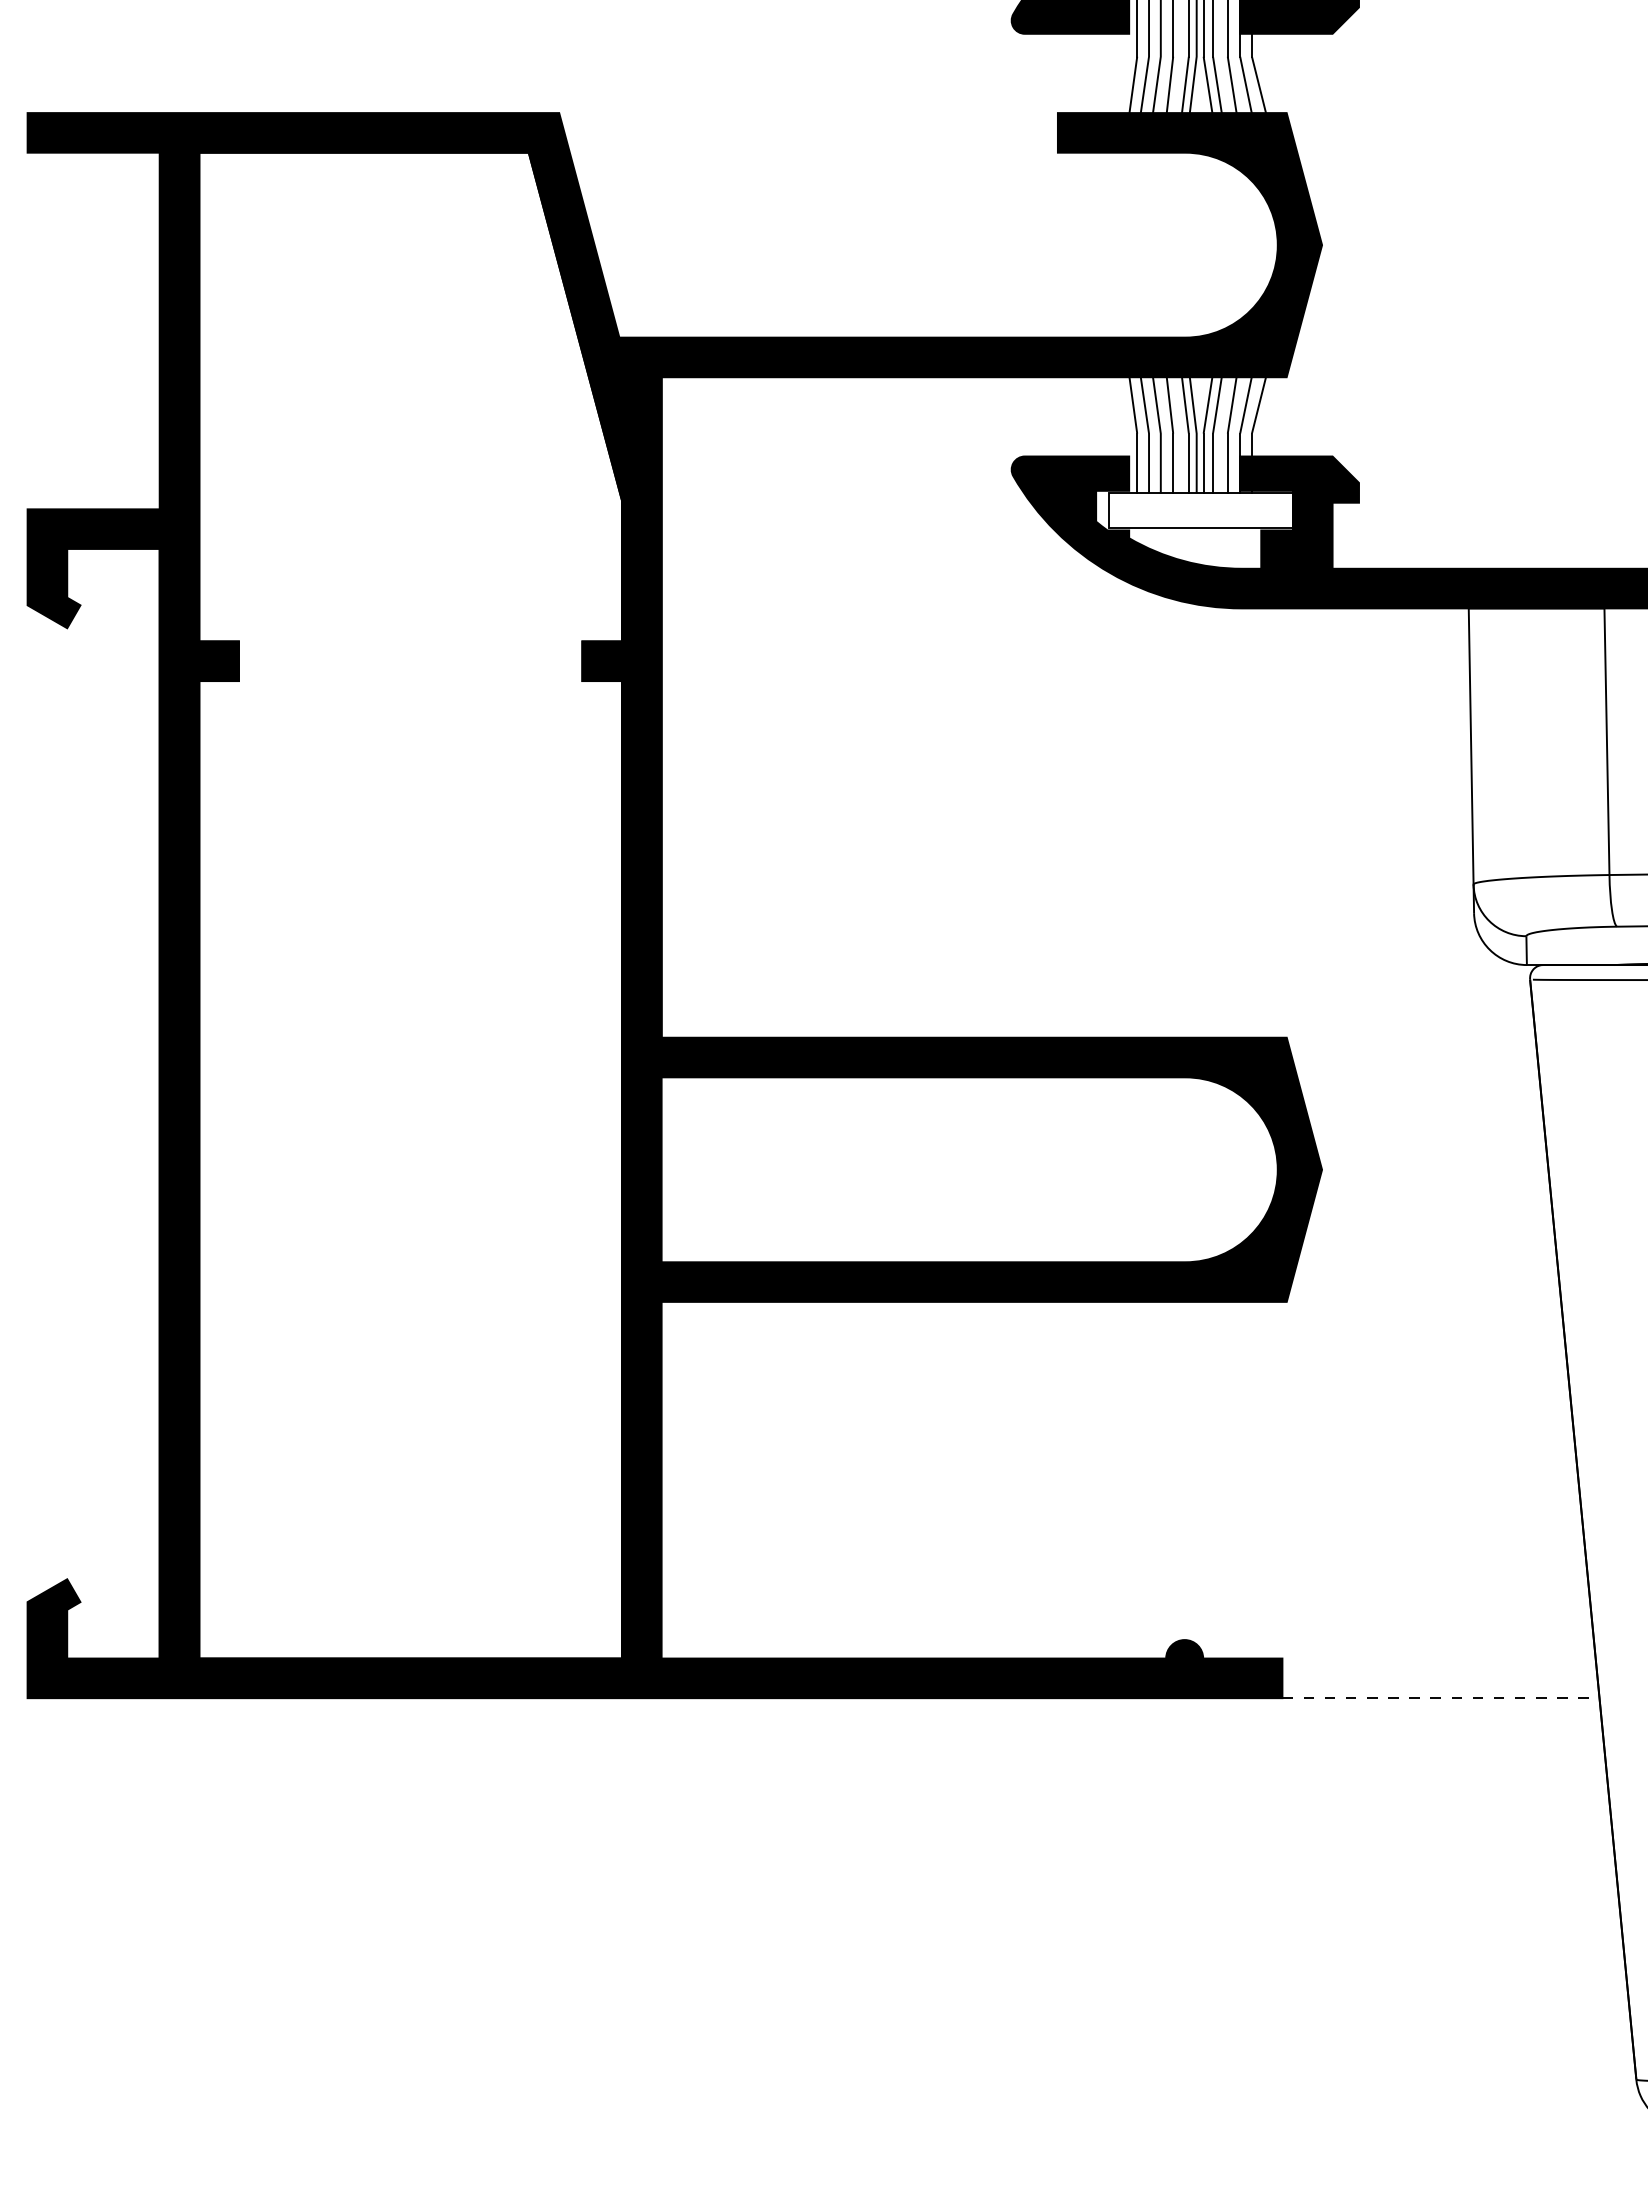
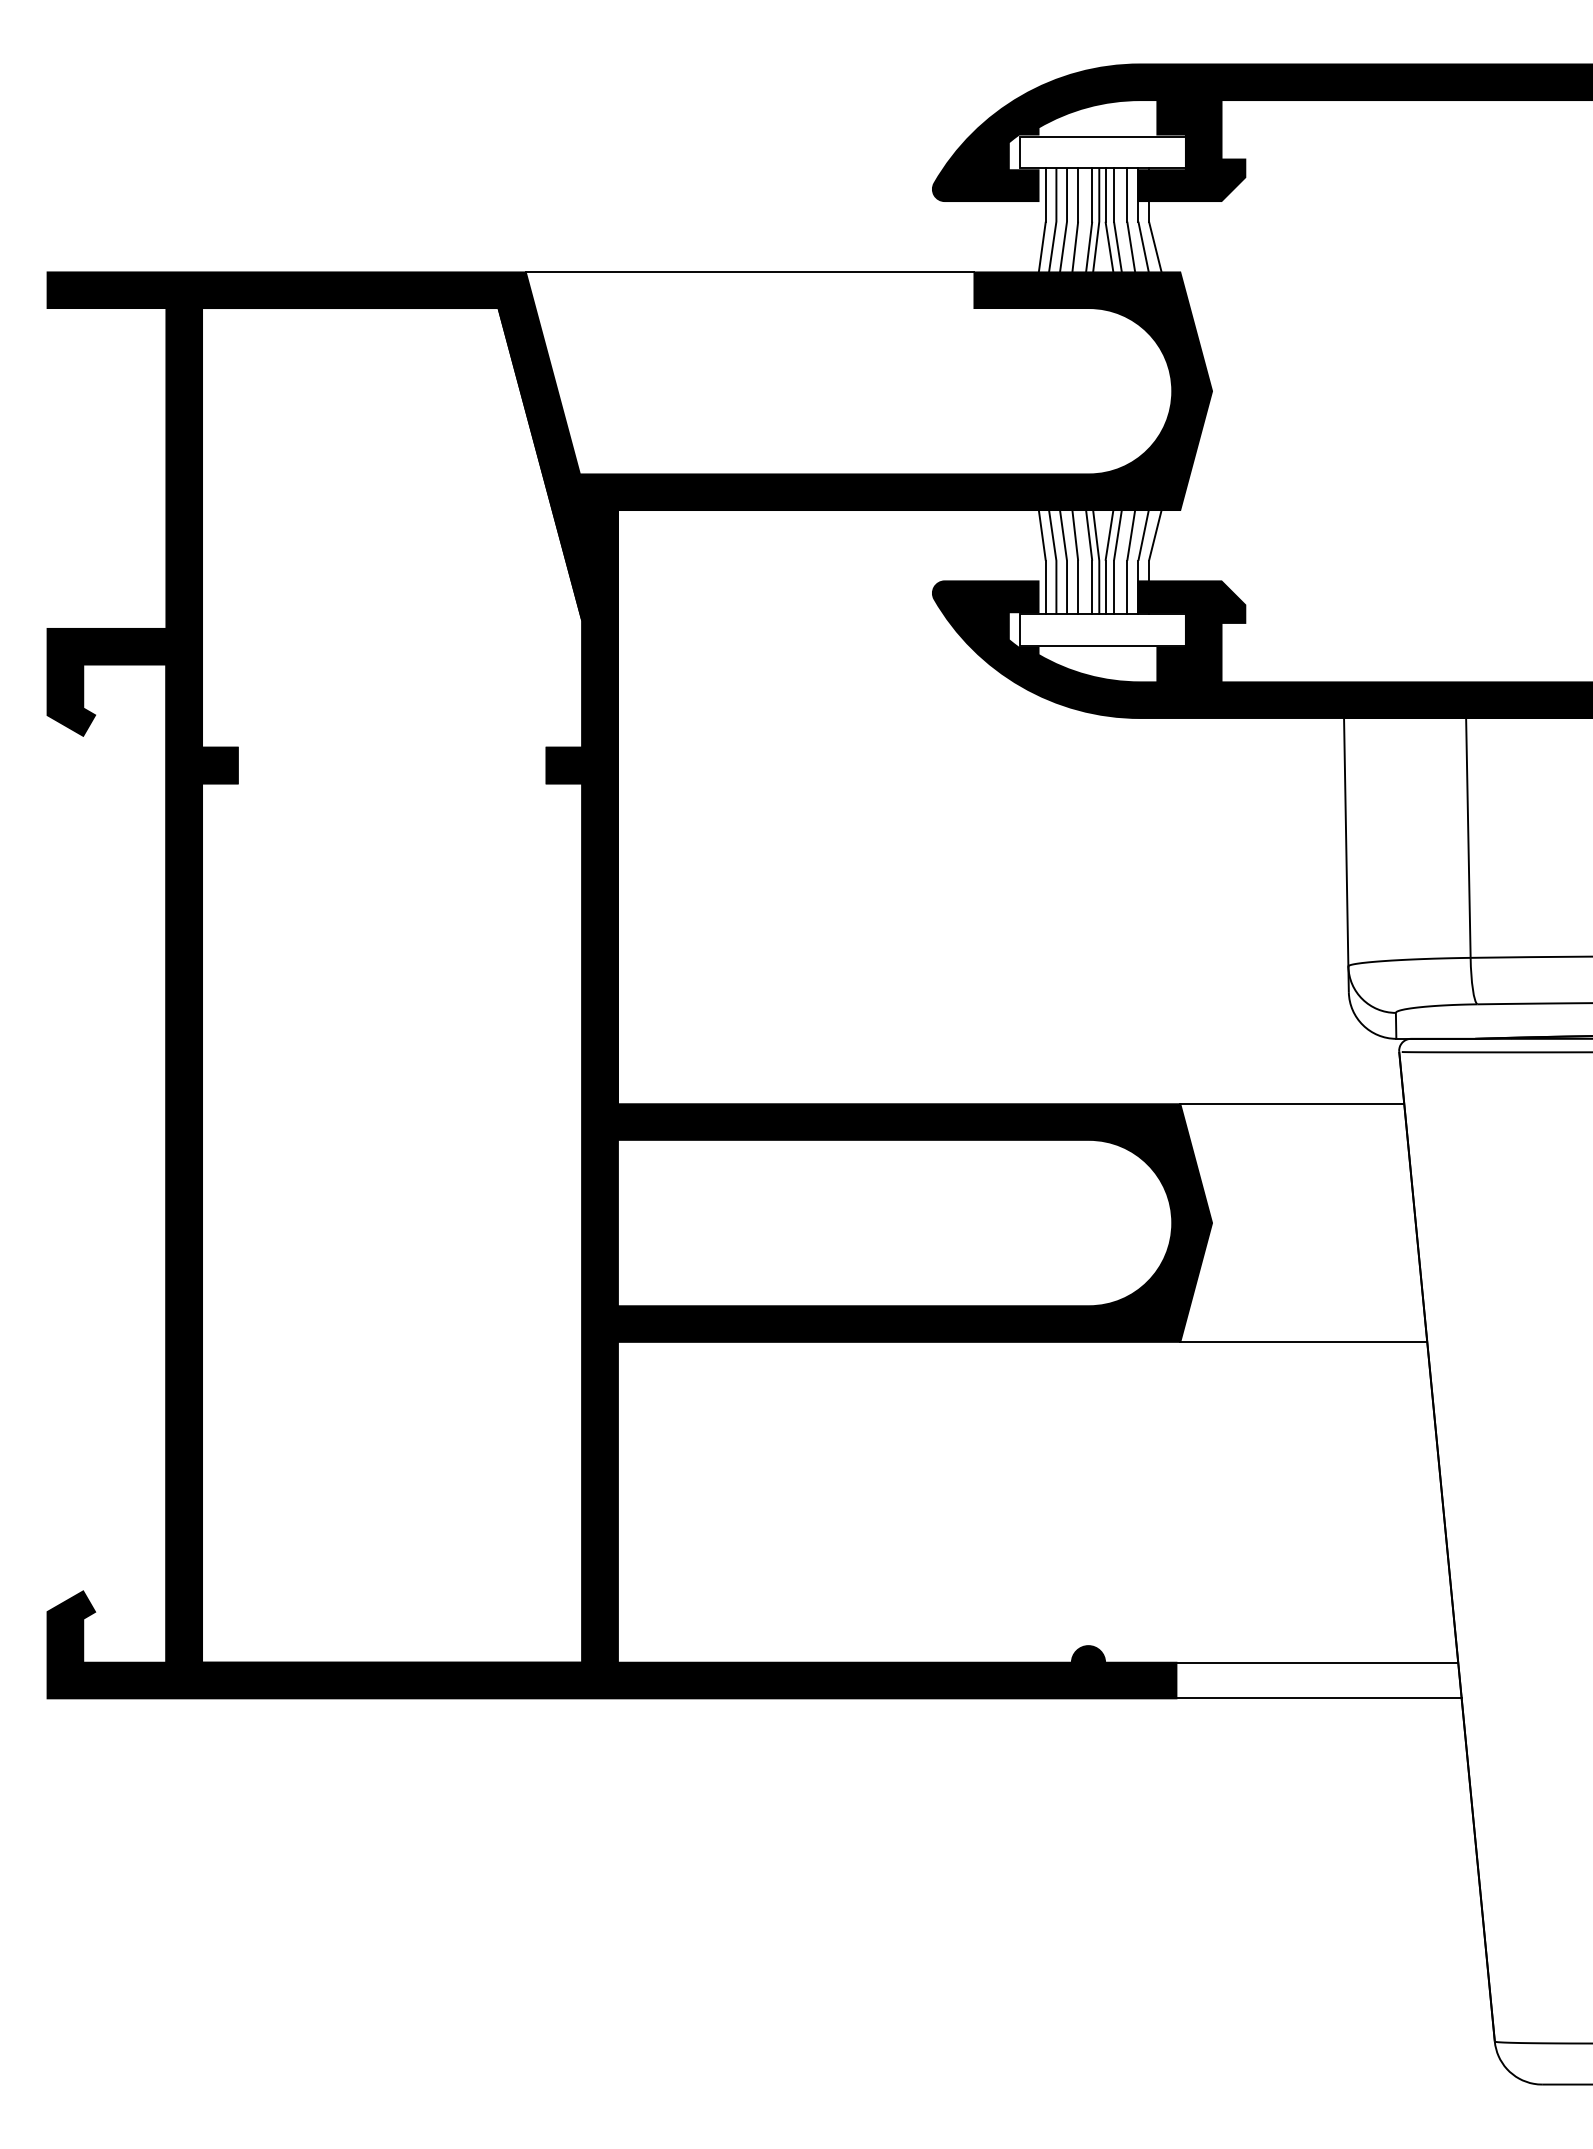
line: (807, 113) -> (749, 272), added
line: (1411, 1038) -> (1292, 1104), added
line: (1423, 1301) -> (1303, 1341), added
line: (1439, 1658) -> (1317, 1662), added
line: (1441, 1698) -> (1319, 1698), dashed -> solid

